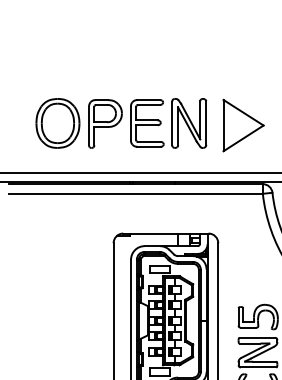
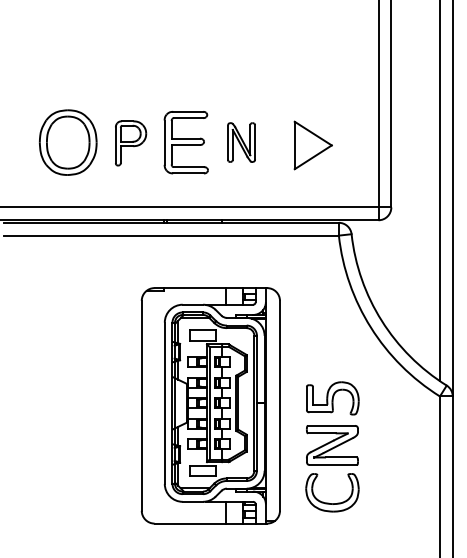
part: (189, 123) -> (241, 142), size x0.6
part: (105, 124) -> (130, 143), size x0.7
part: (242, 125) -> (312, 145), size x0.7

